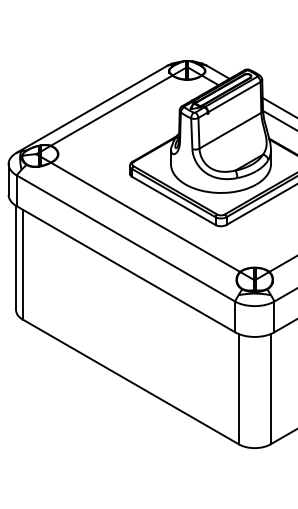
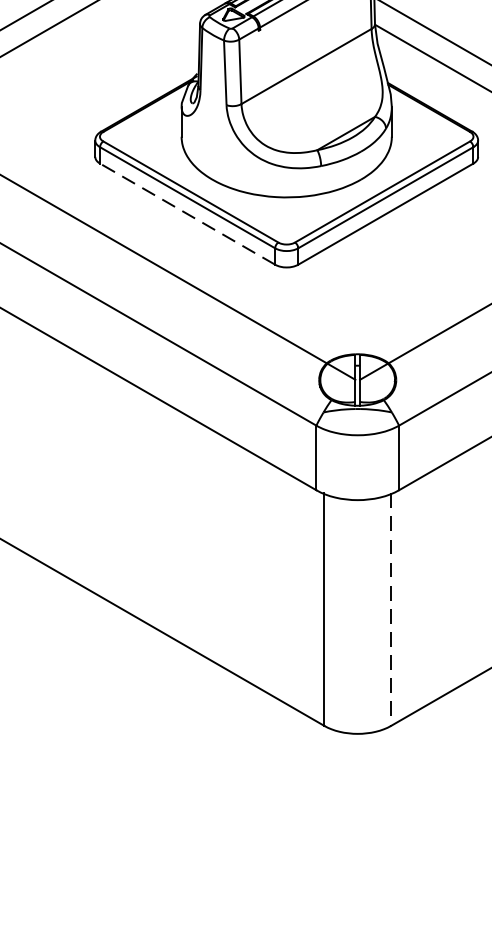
line: (173, 200) -> (186, 213), solid -> dashed
line: (270, 389) -> (390, 610), solid -> dashed

